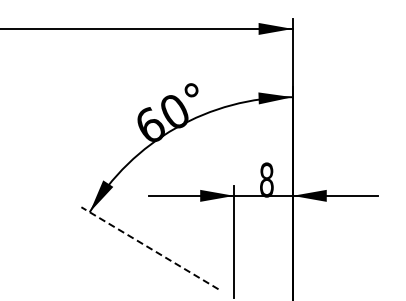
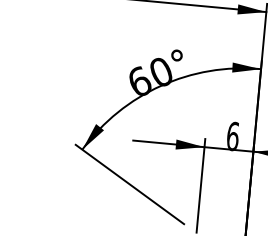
text: (266, 179) -> (232, 135), 8 -> 6
line: (149, 248) -> (129, 184), dashed -> solid

